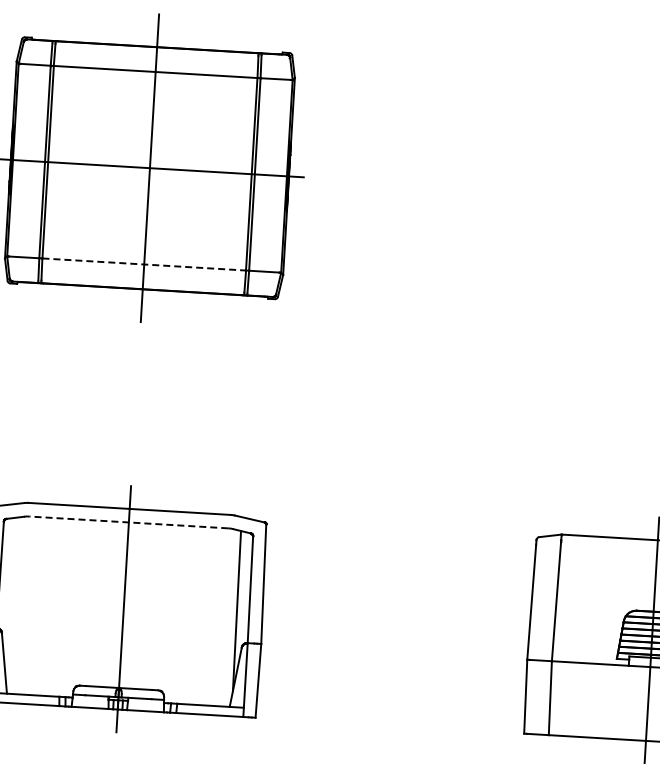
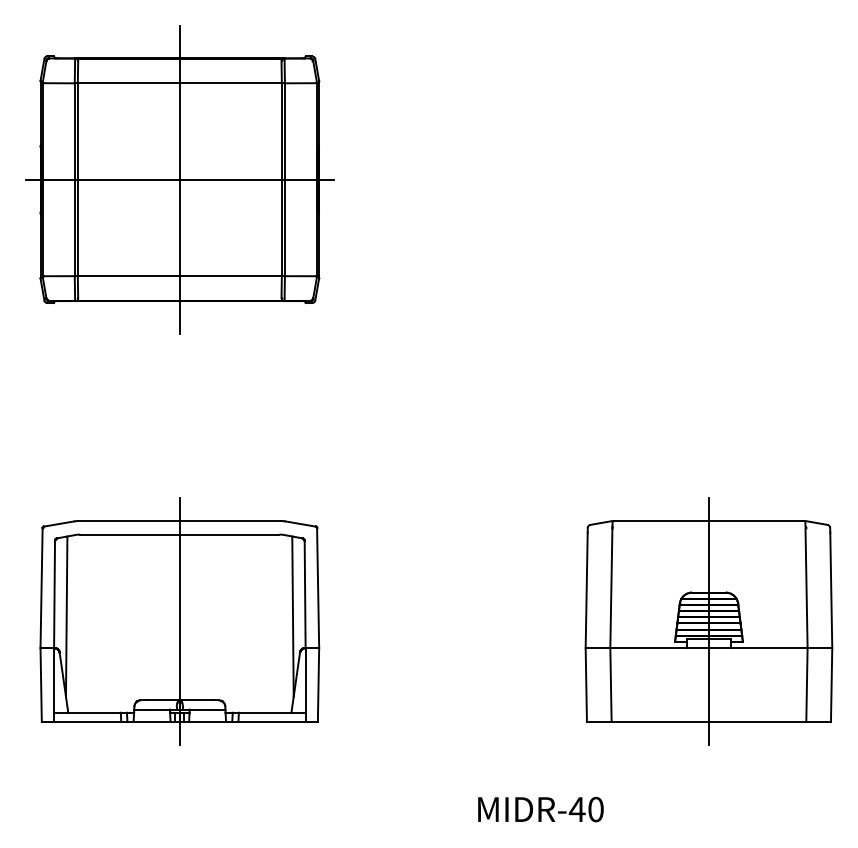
line: (143, 264) -> (179, 276), dashed -> solid
line: (128, 522) -> (179, 534), dashed -> solid
line: (10, 597) -> (66, 616), added

